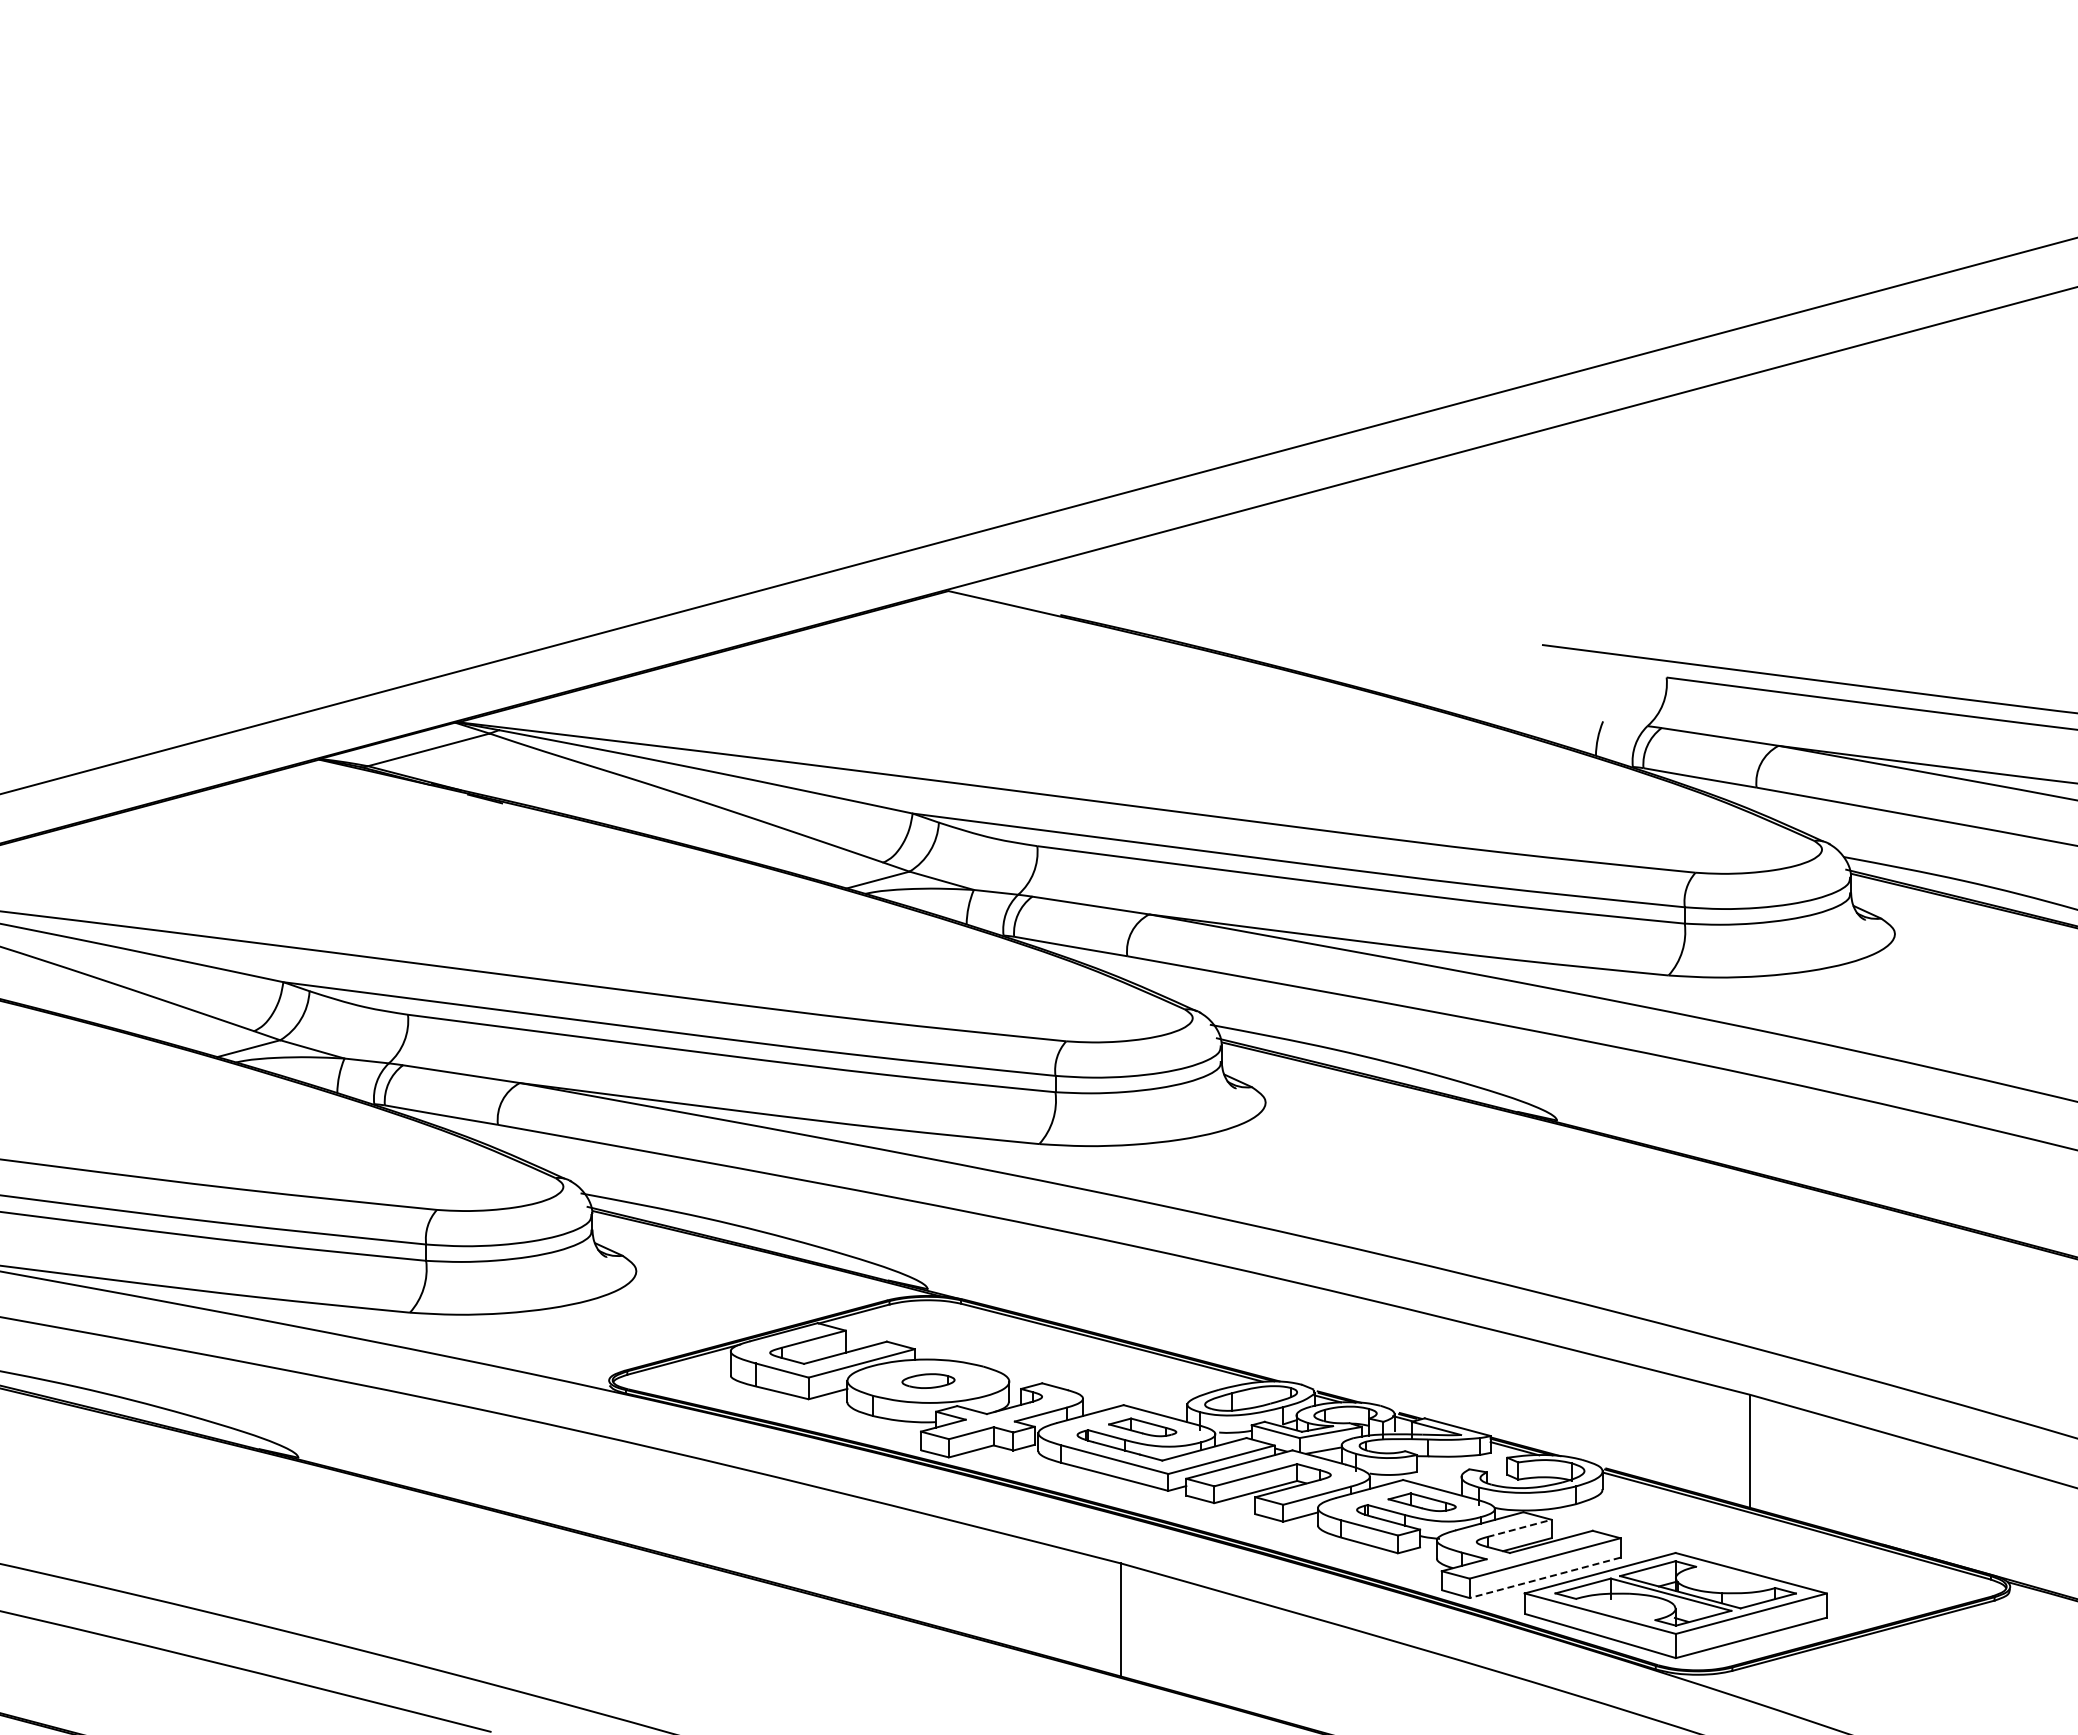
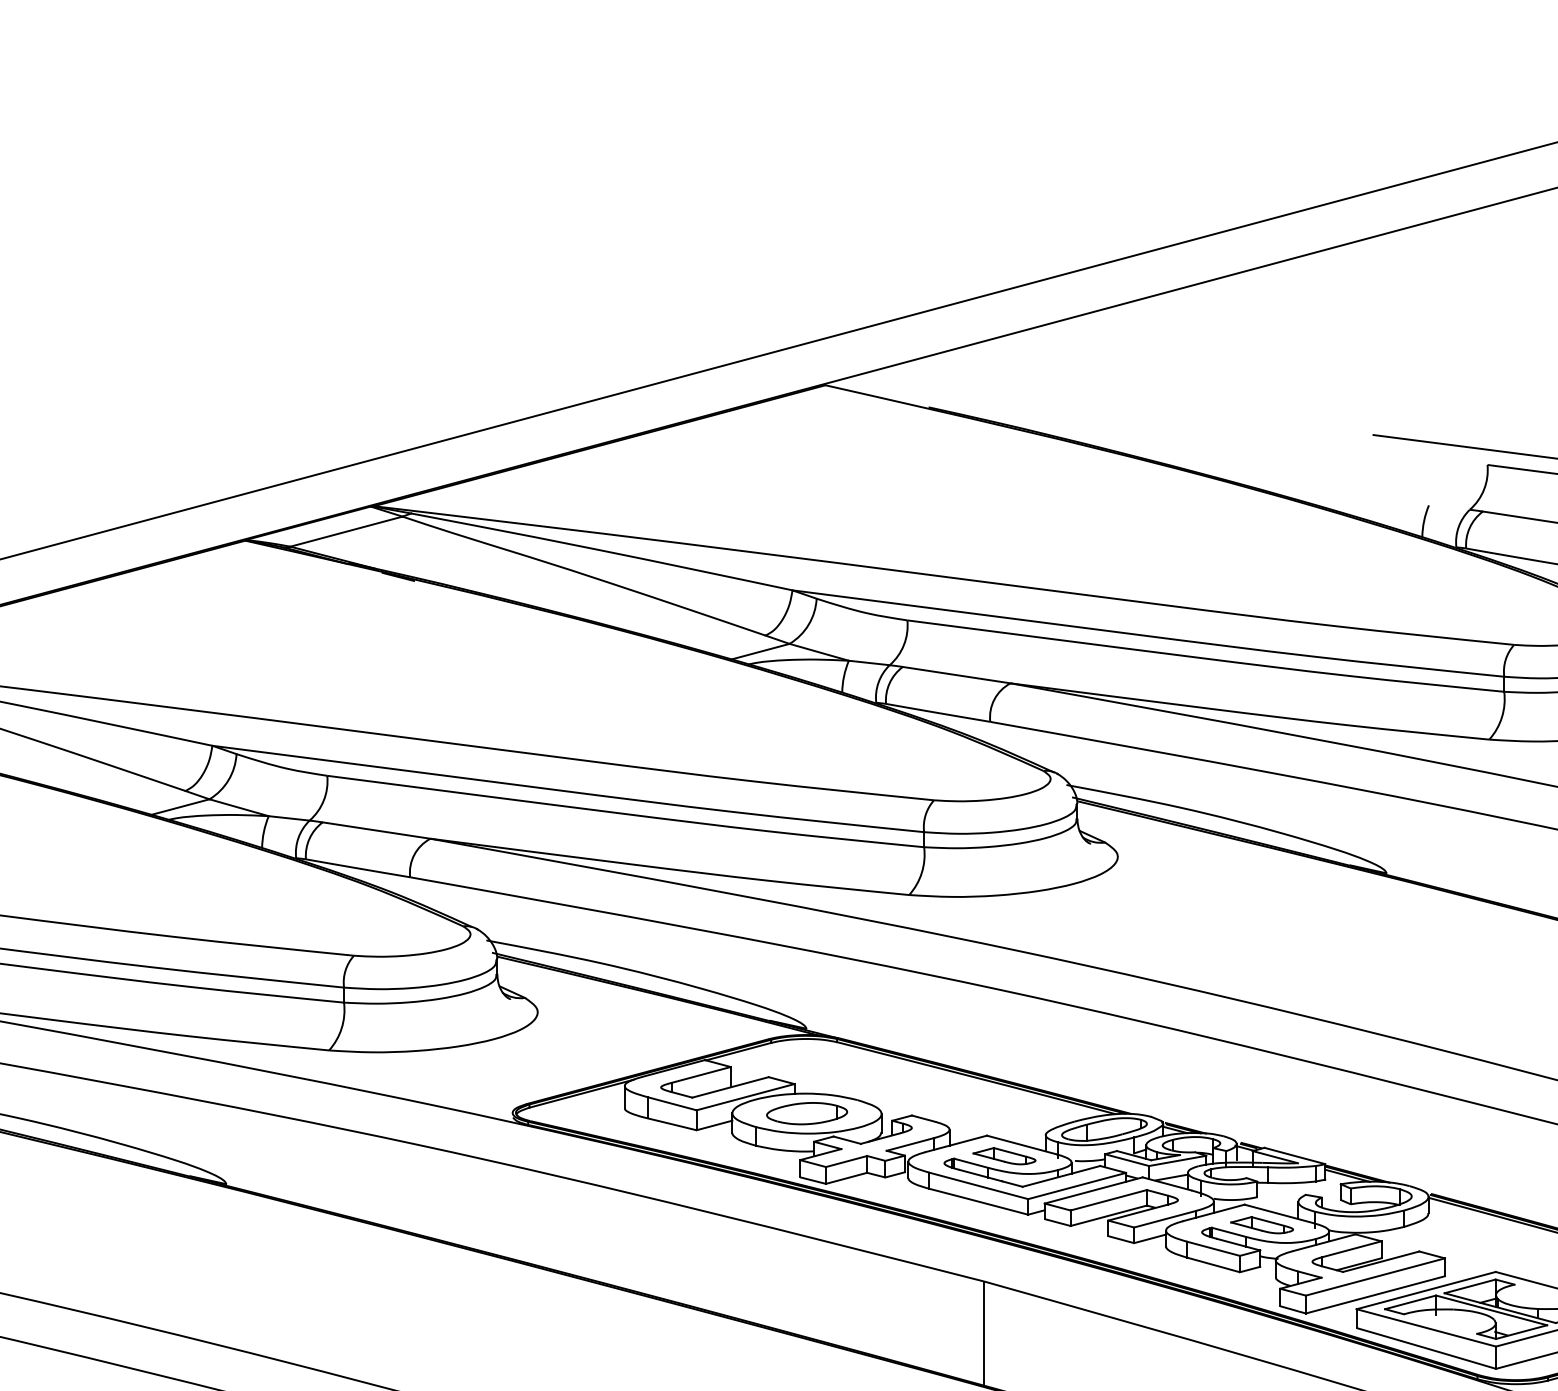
part: (928, 1380) -> (807, 1112), size x1.67
line: (1520, 1528) -> (1352, 1249), dashed -> solid
line: (1544, 1577) -> (1374, 1294), dashed -> solid

